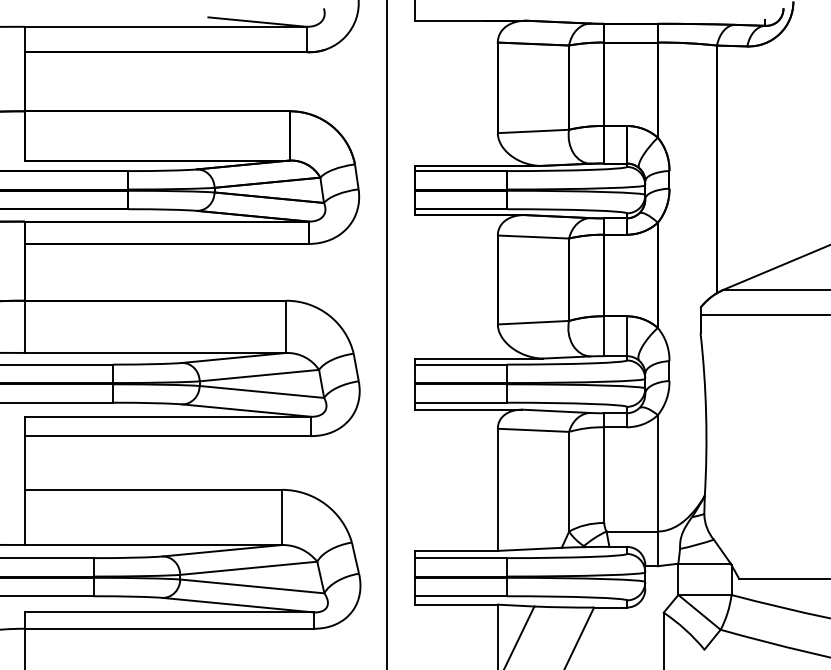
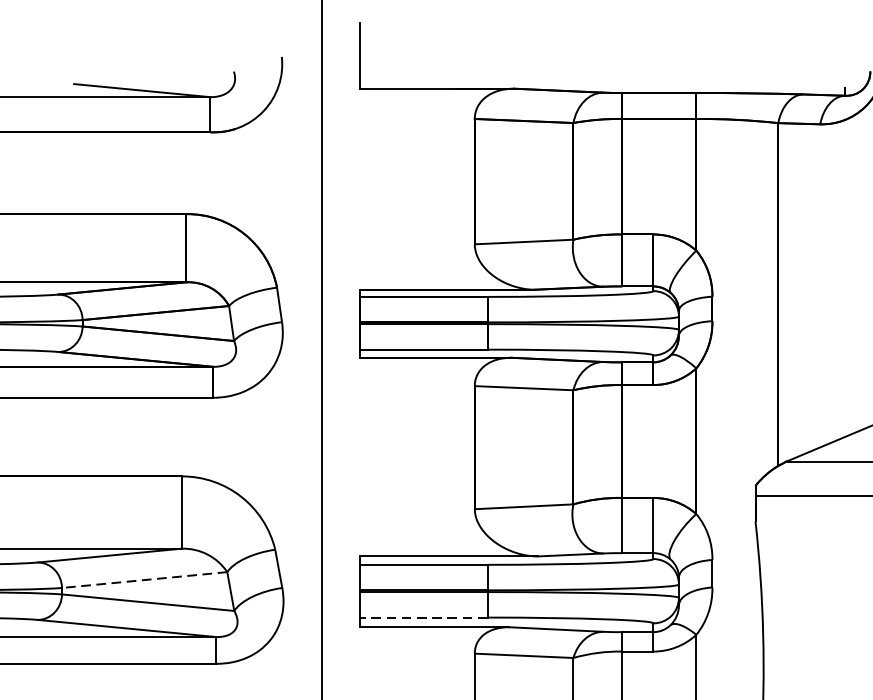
line: (259, 375) -> (144, 579), solid -> dashed
line: (460, 402) -> (423, 617), solid -> dashed

